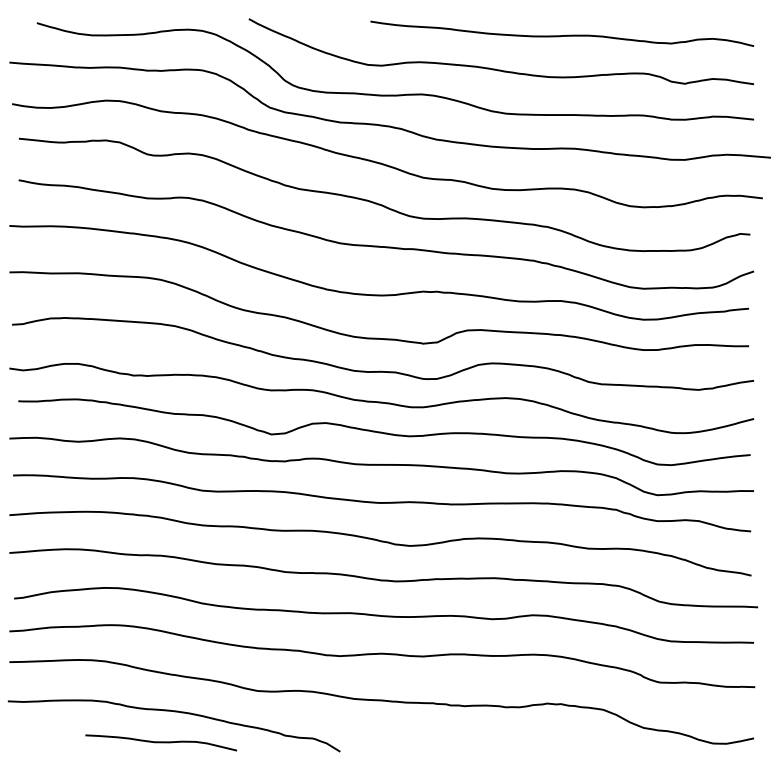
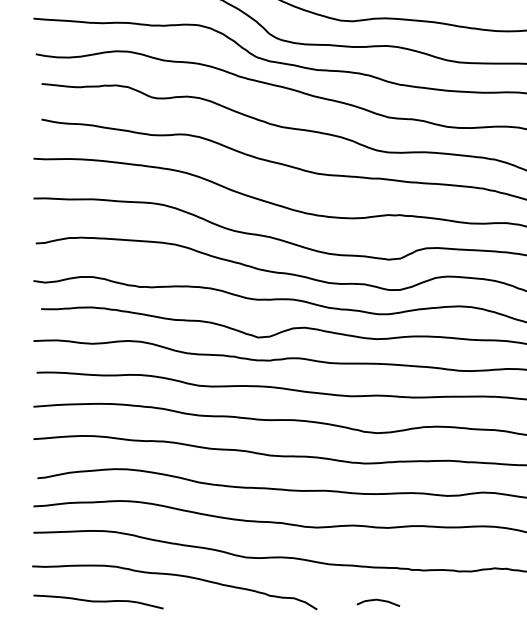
curve: (411, 741) -> (378, 600), added
curve: (160, 742) -> (97, 601), moved

